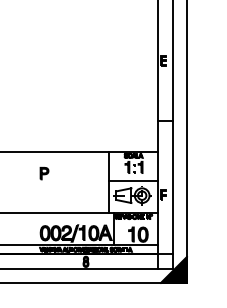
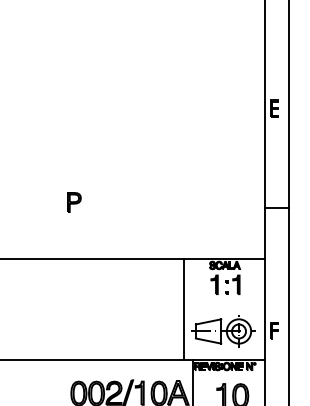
part: (44, 173) -> (74, 202), moved
line: (133, 180) -> (224, 306), removed

